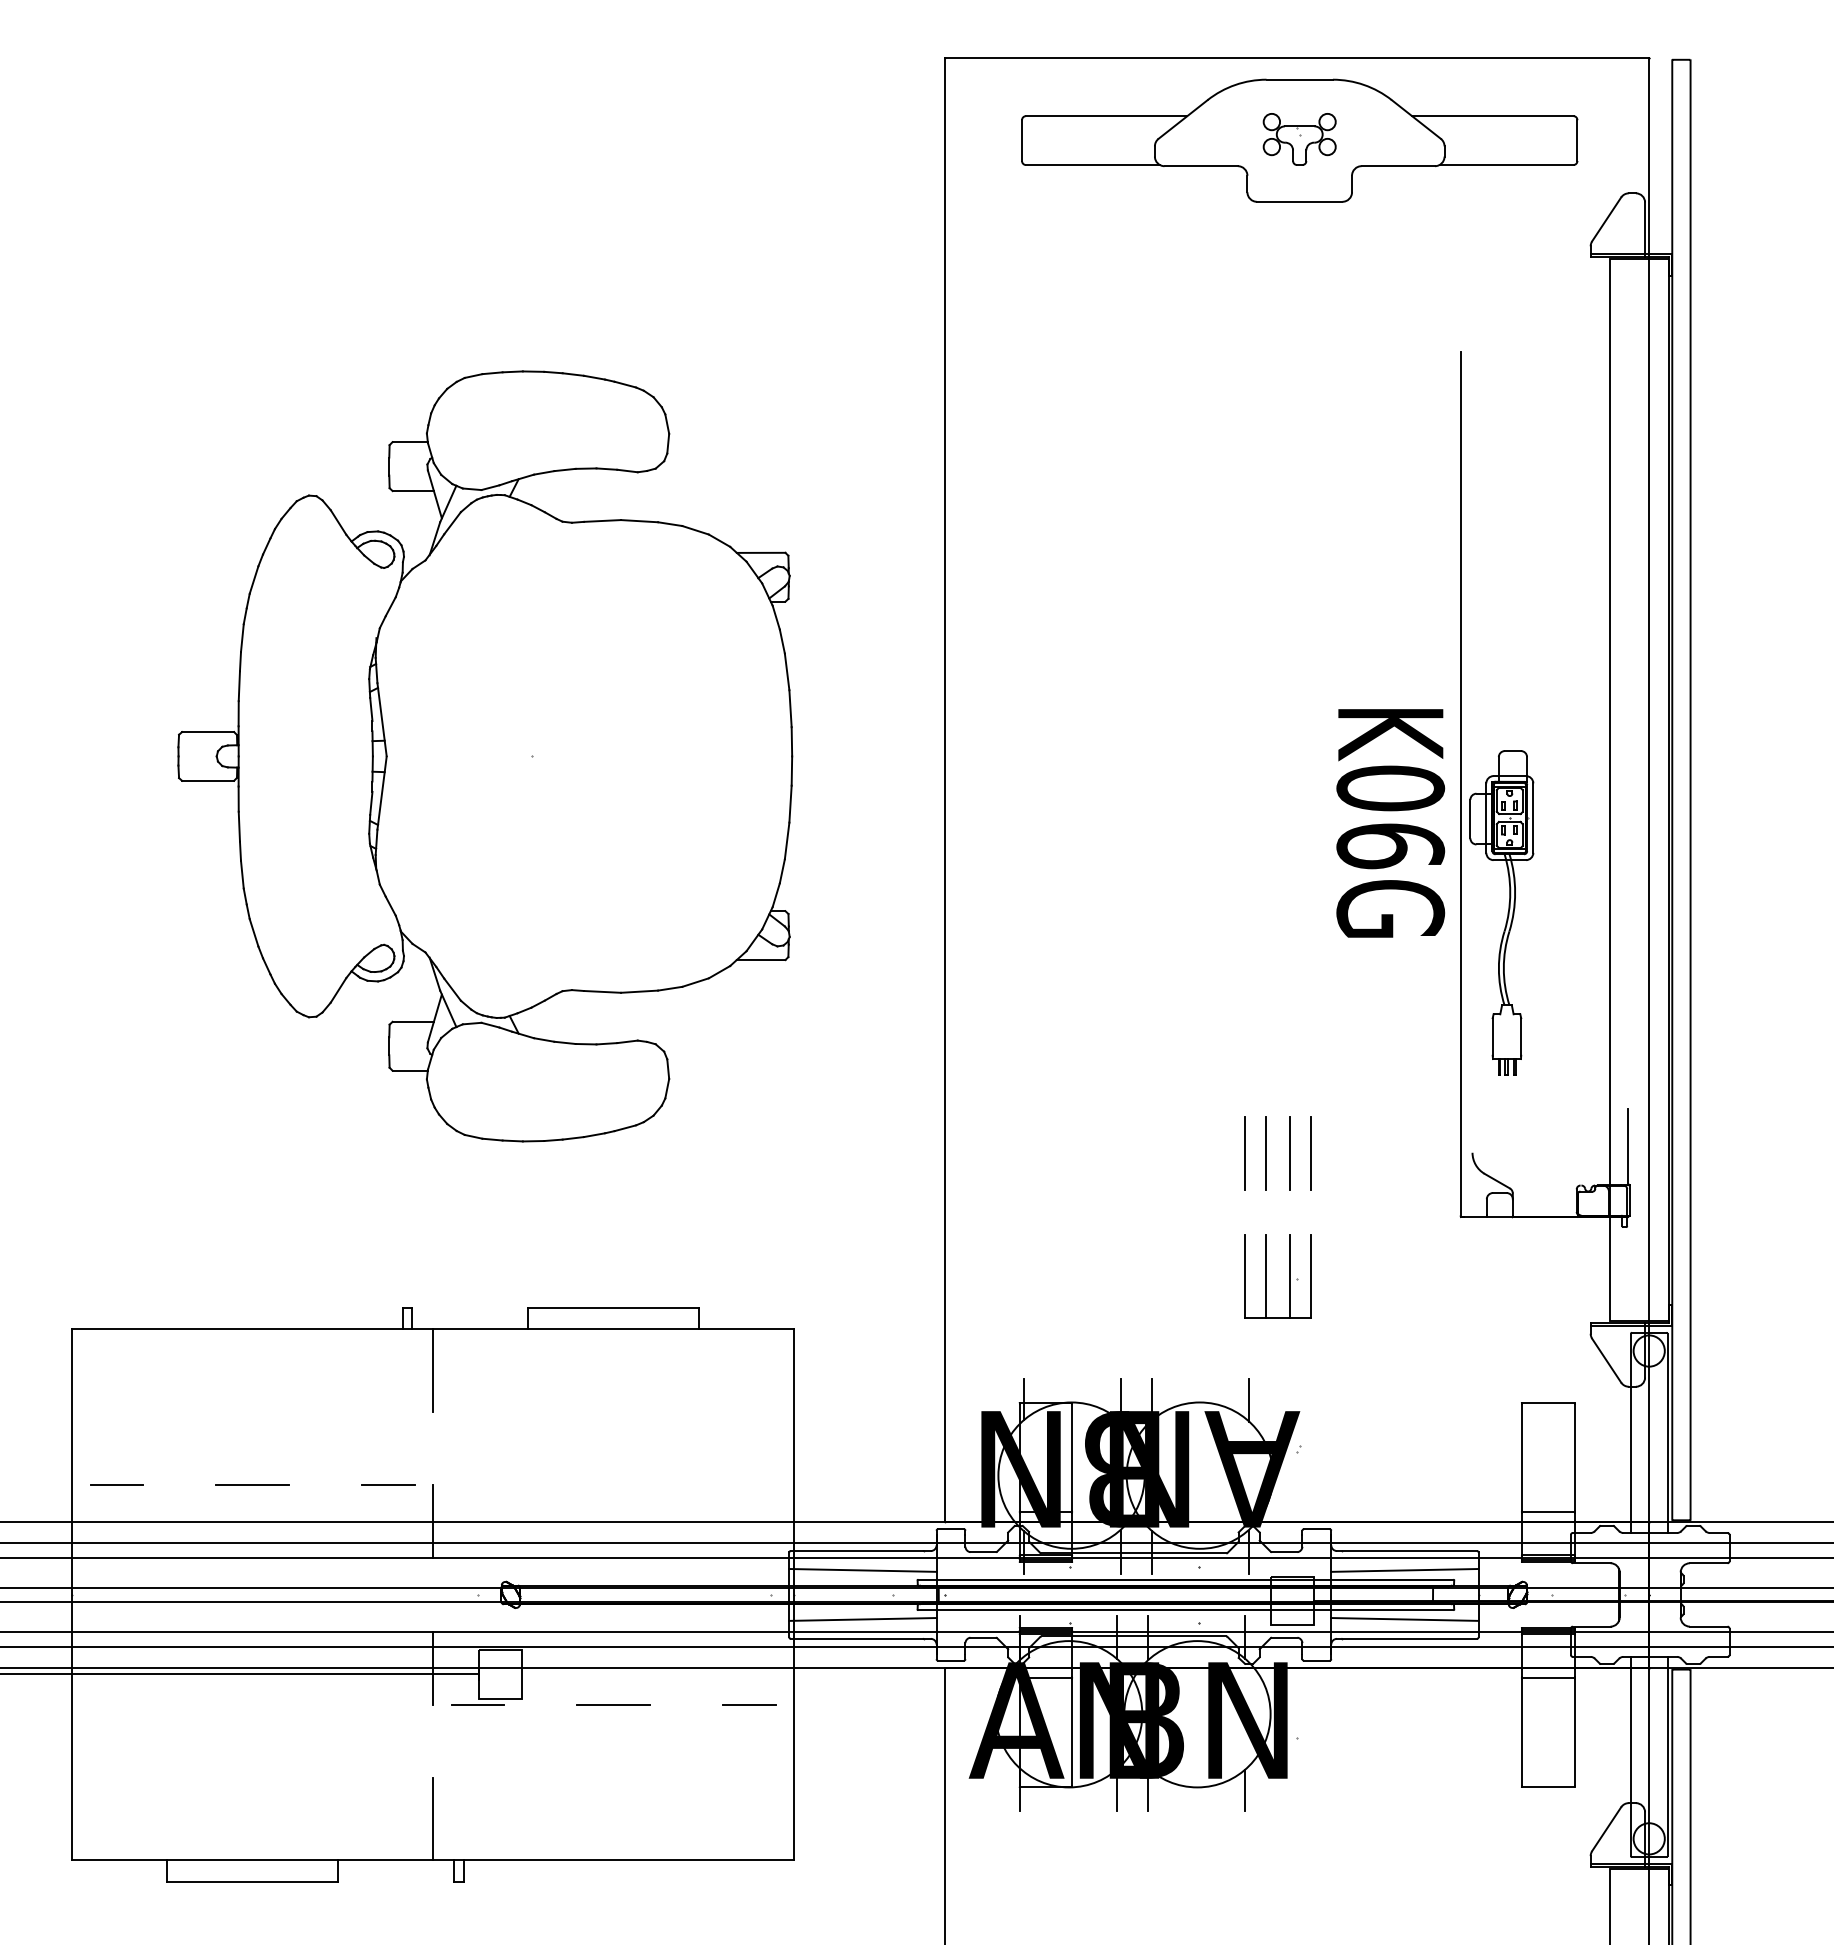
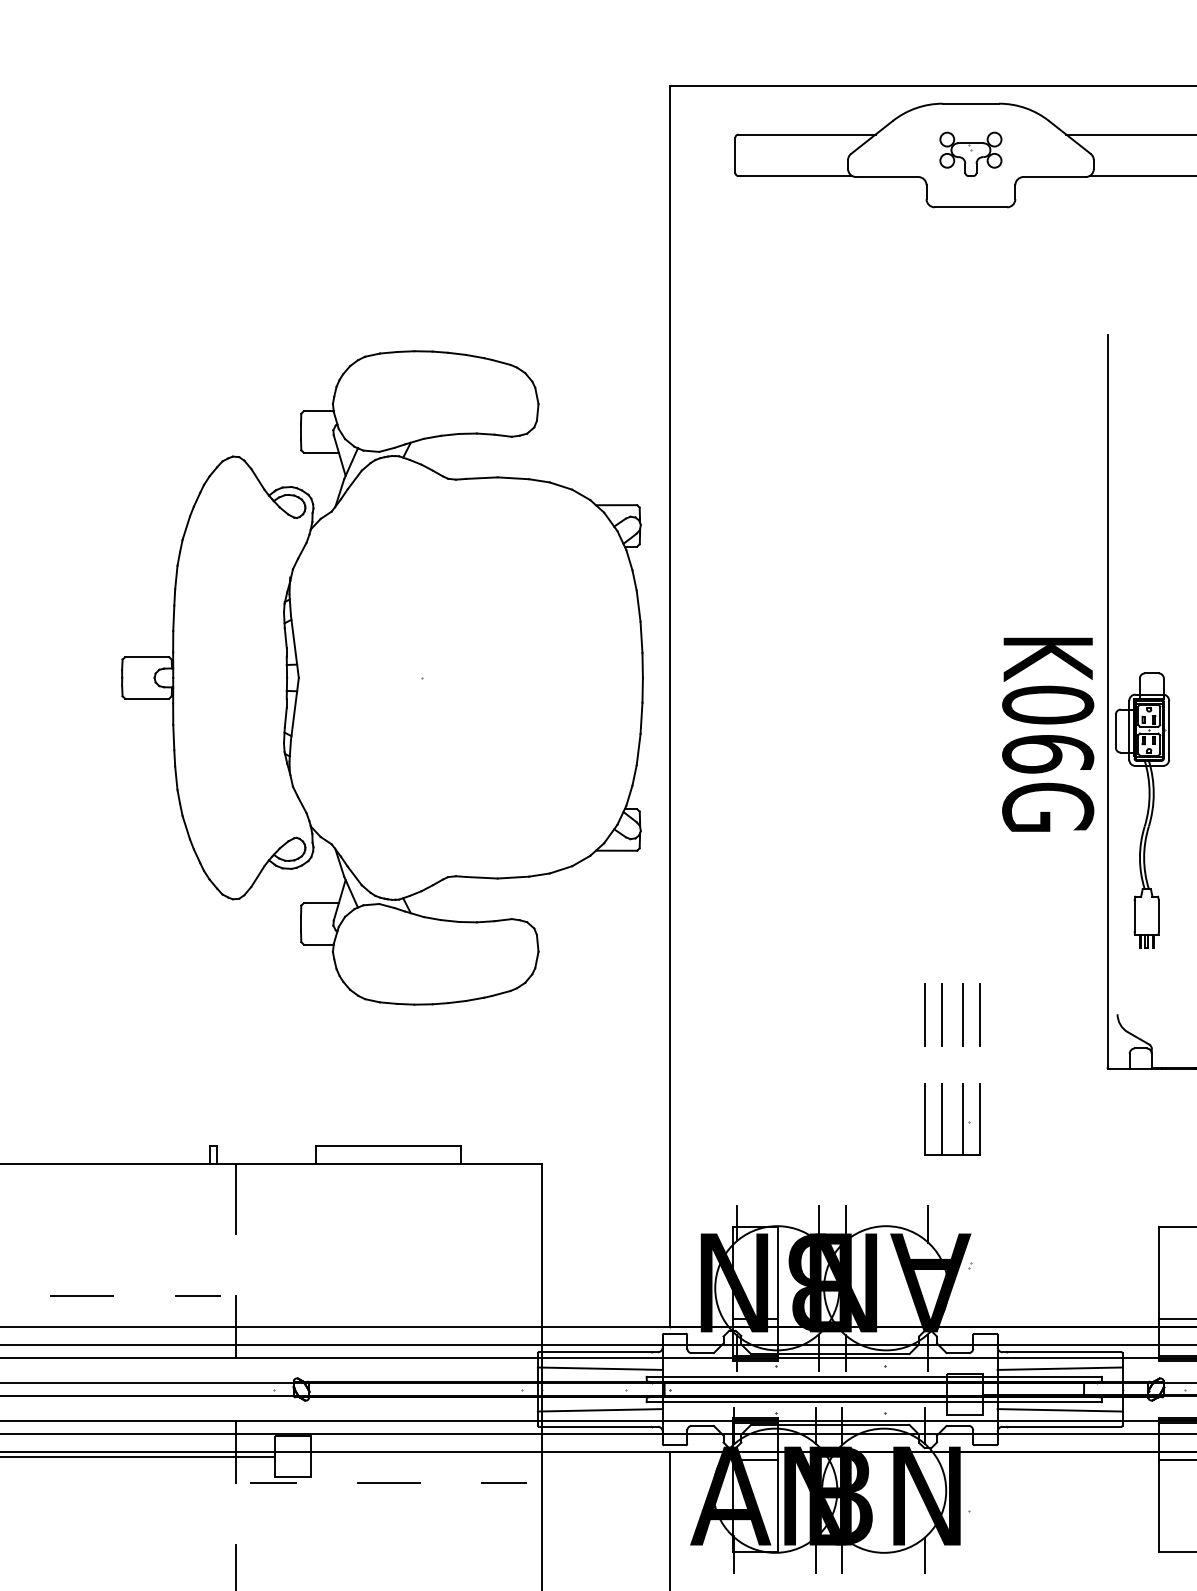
part: (485, 756) -> (382, 678), moved

